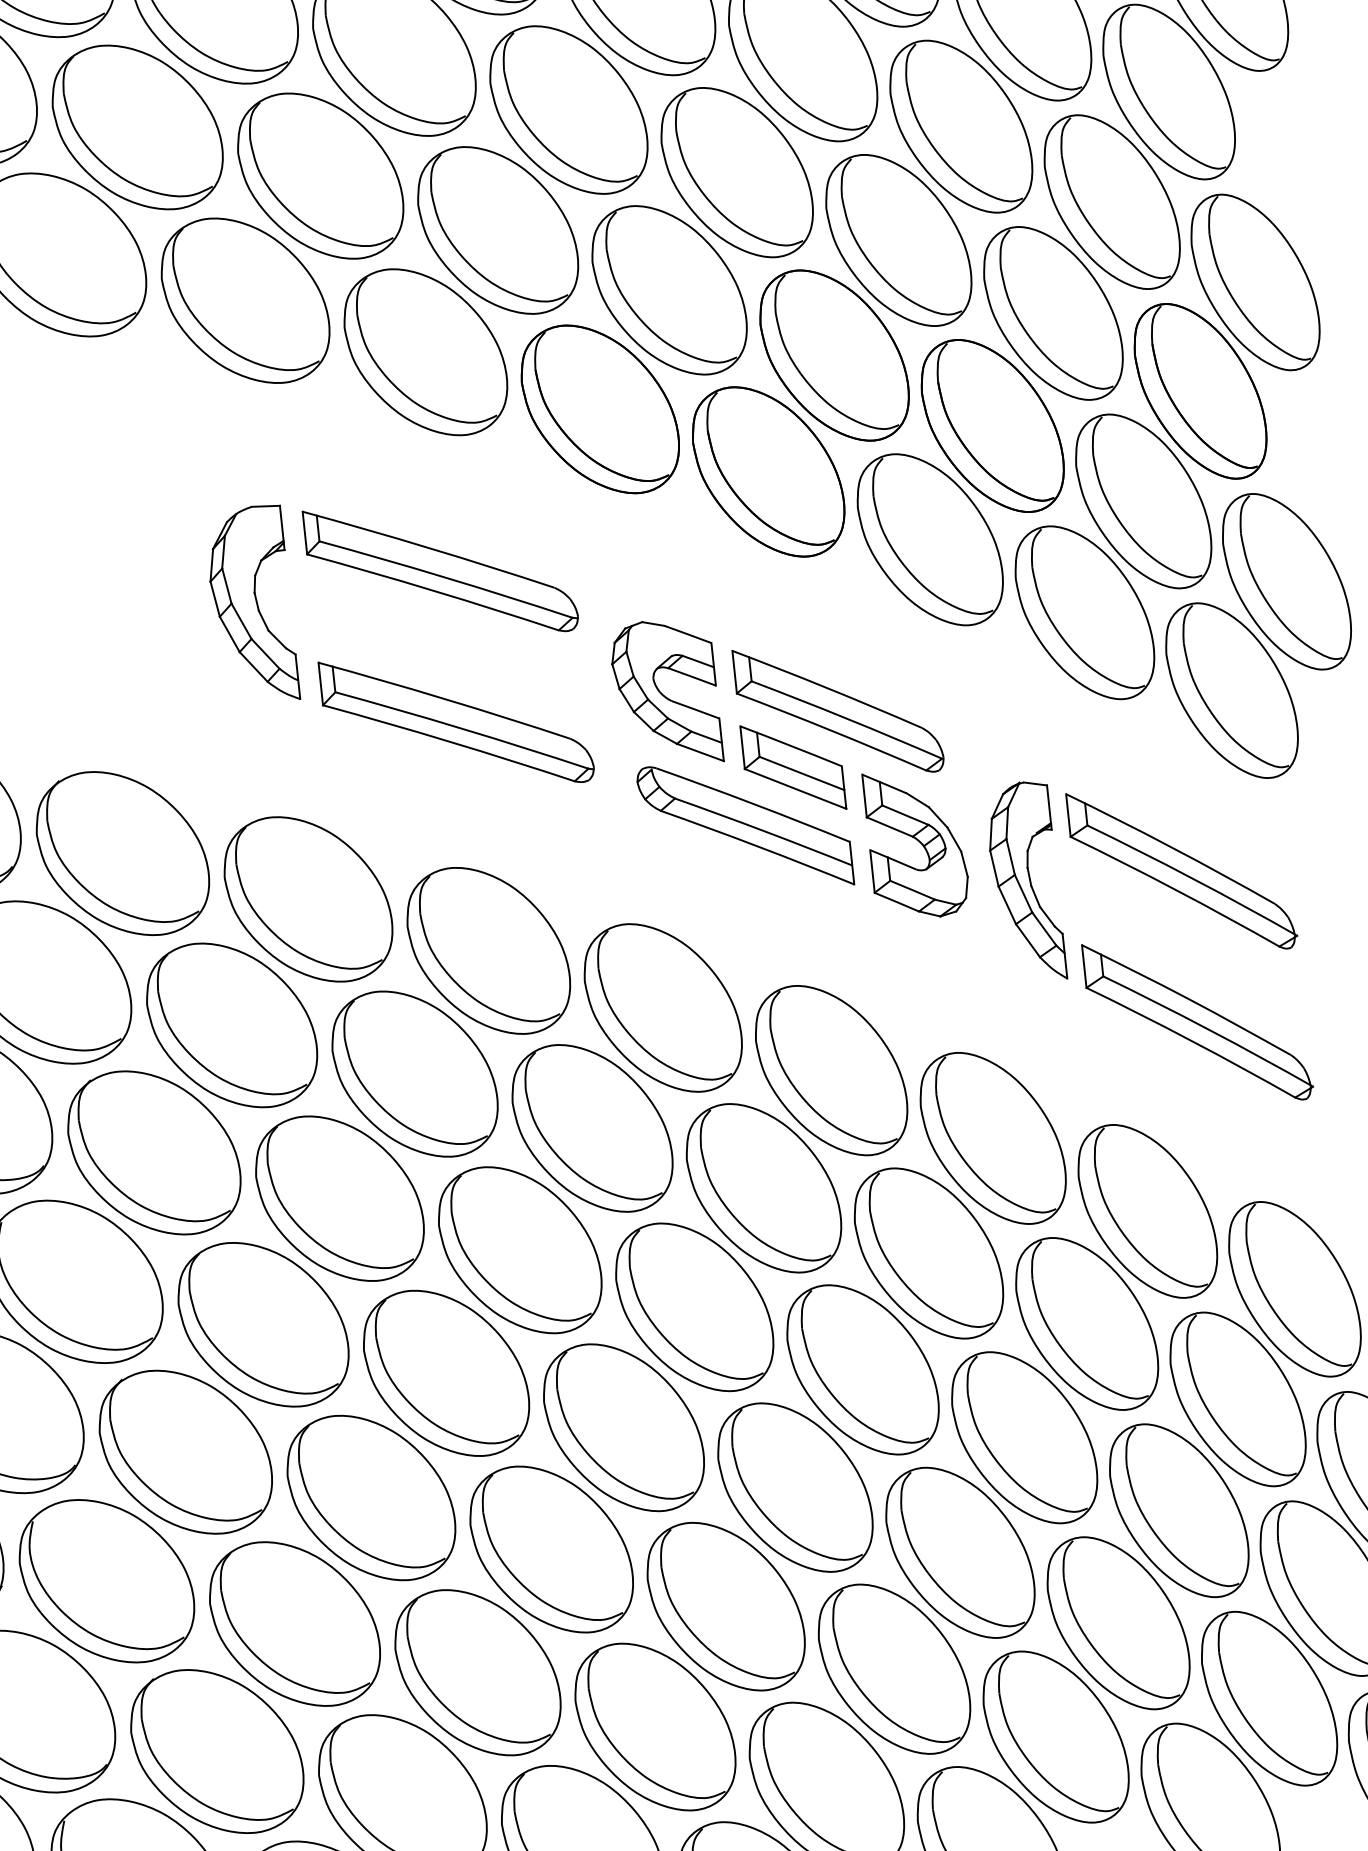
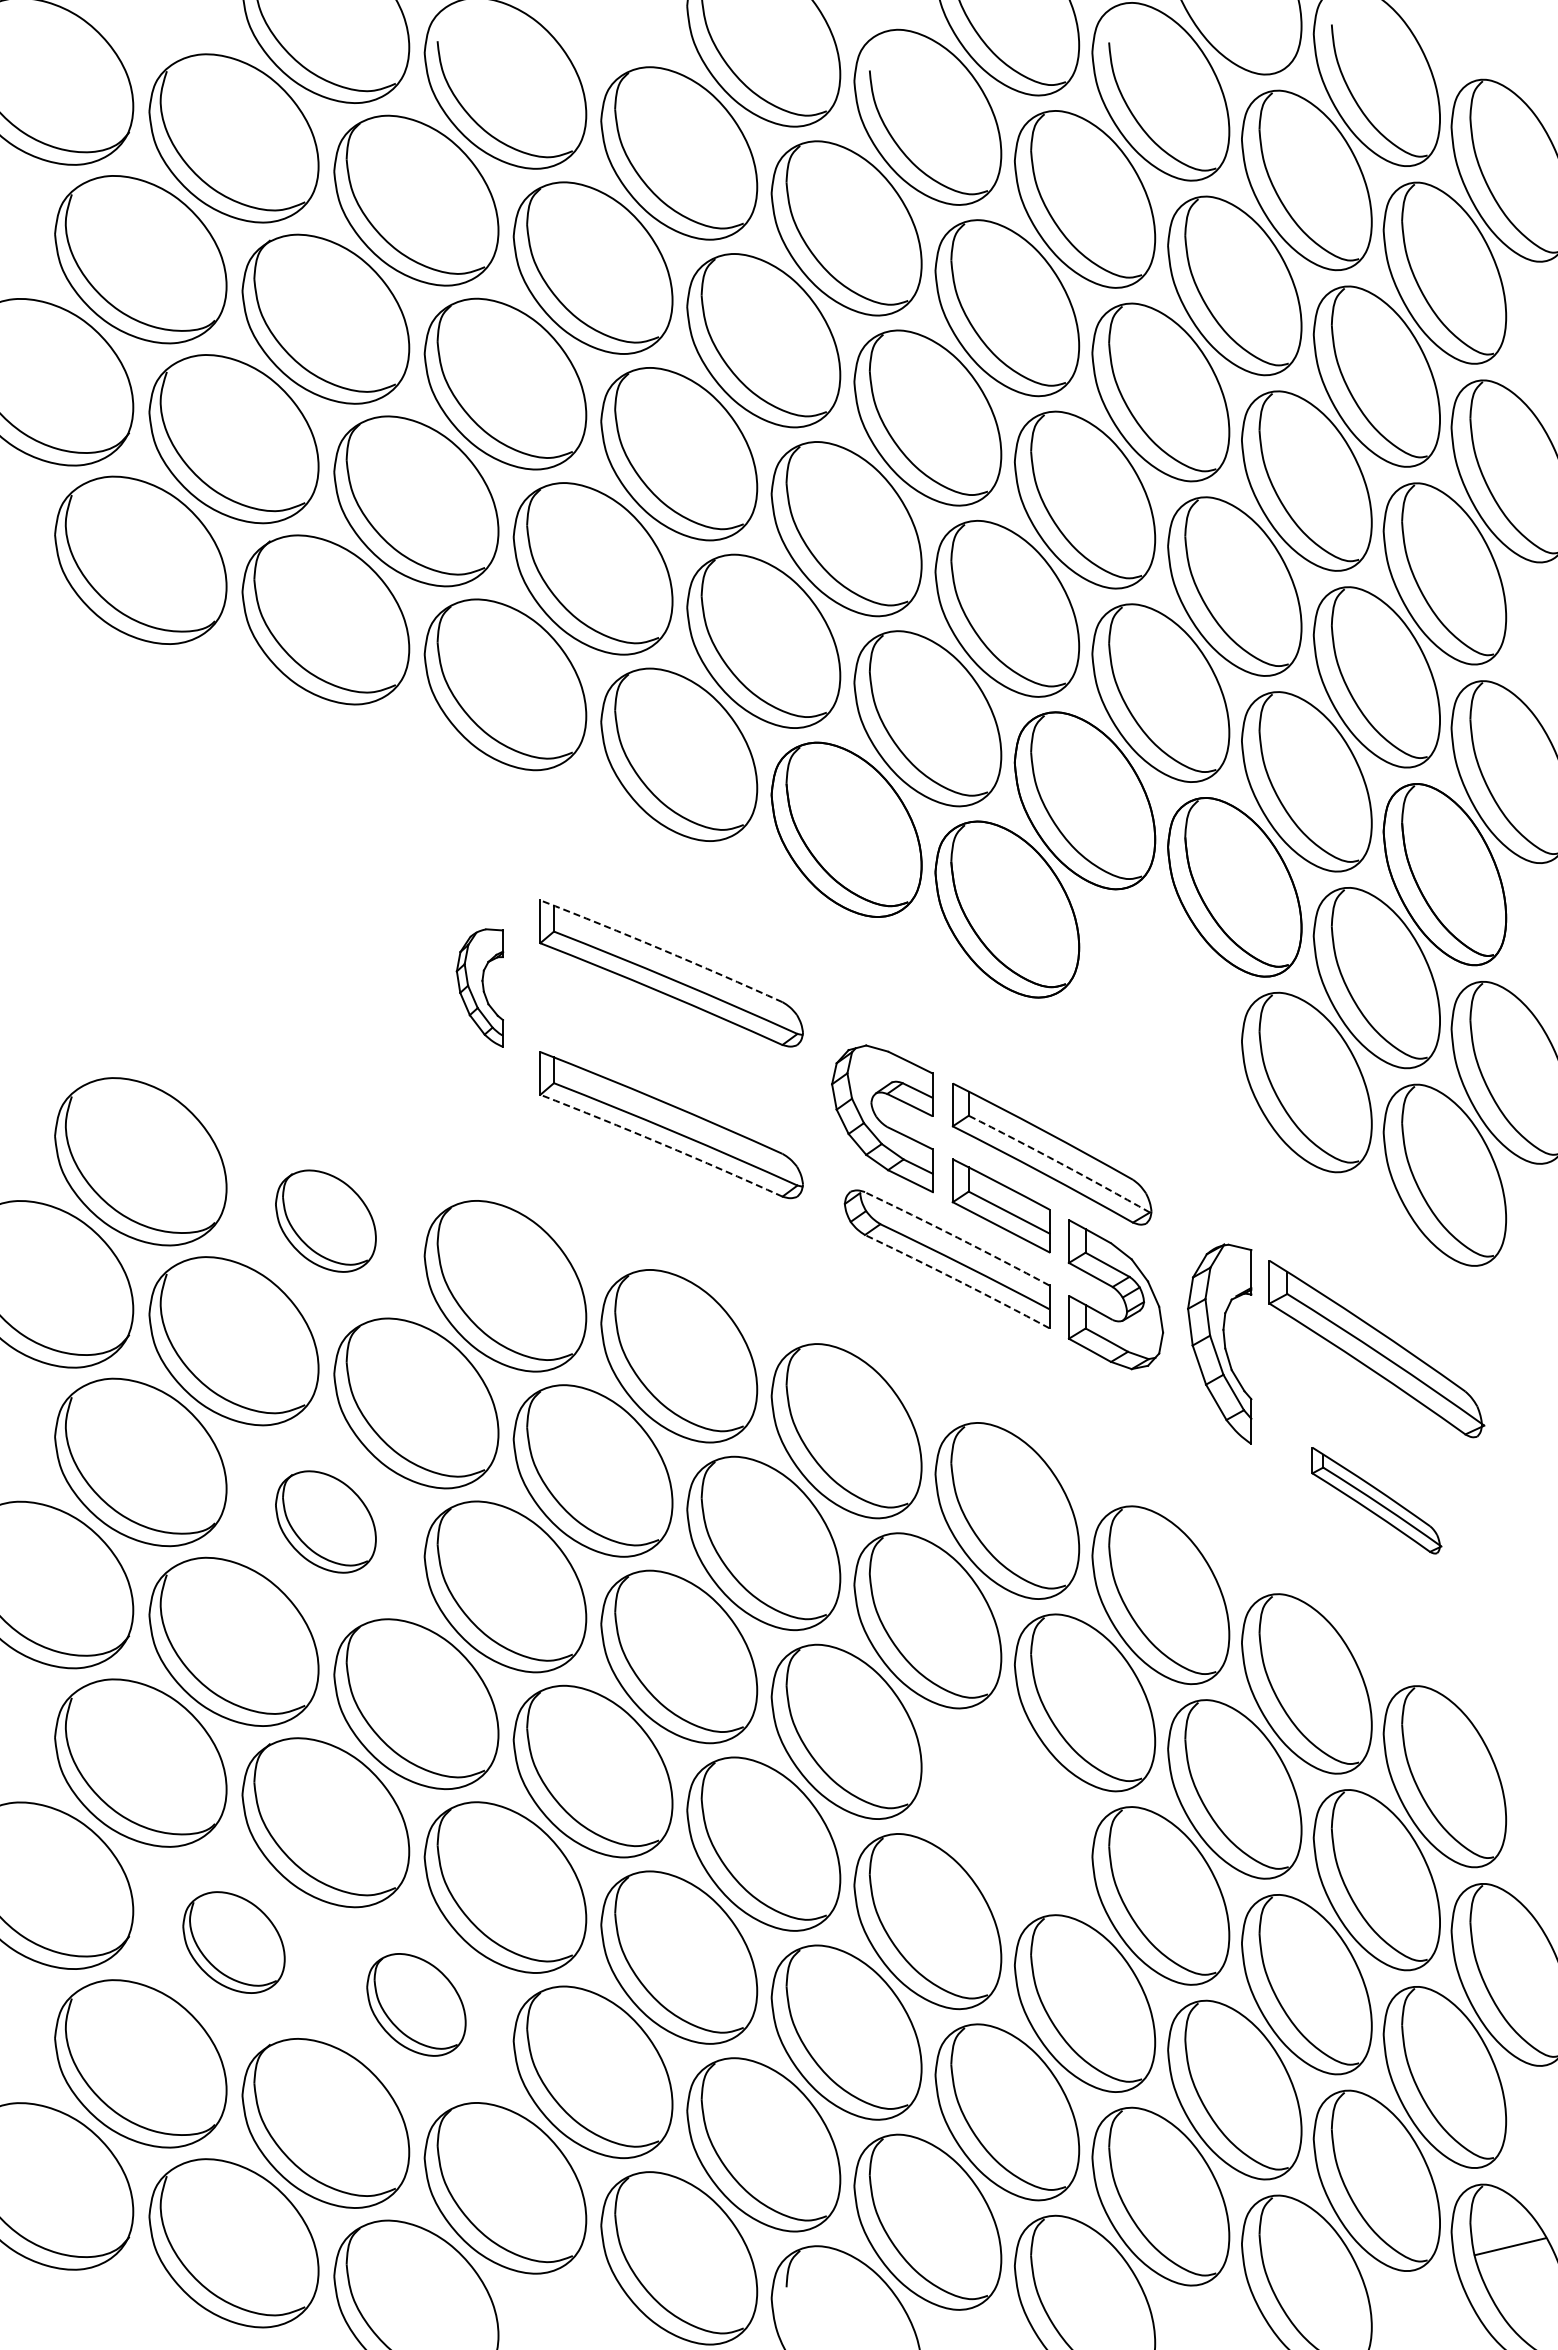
part: (929, 539) -> (1160, 993), removed
arc: (429, 547) -> (662, 949), solid -> dashed
part: (251, 604) -> (479, 987), size x0.6
arc: (846, 719) -> (1059, 1163), solid -> dashed
arc: (449, 741) -> (662, 1144), solid -> dashed
arc: (753, 803) -> (957, 1237), solid -> dashed
arc: (757, 846) -> (957, 1280), solid -> dashed
part: (122, 852) -> (325, 1220), size x0.6
part: (1197, 1021) -> (1376, 1500), size x0.6
part: (153, 1152) -> (325, 1521), size x0.6
part: (862, 1369) -> (1007, 1811), removed
part: (106, 1581) -> (233, 1942), size x0.6
part: (294, 1623) -> (416, 2004), size x0.6

